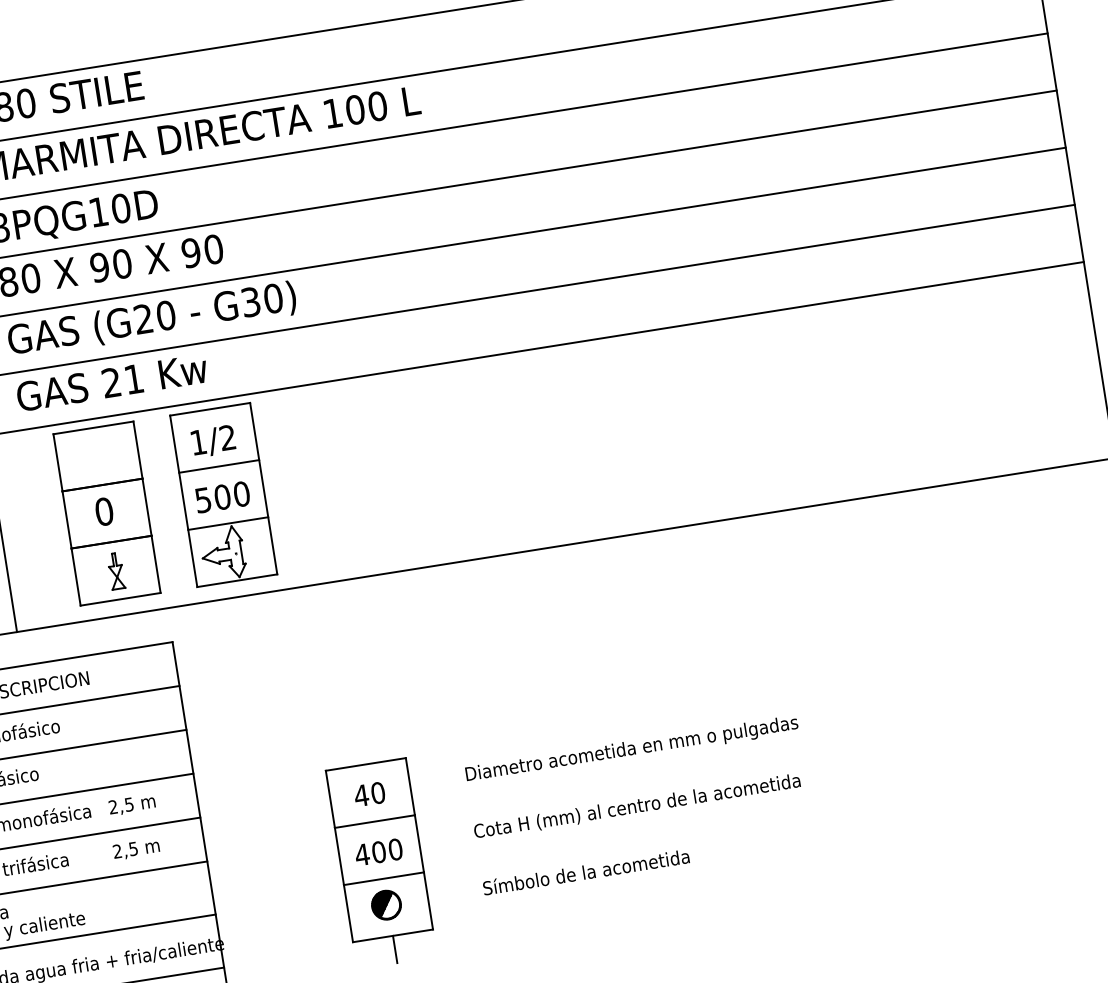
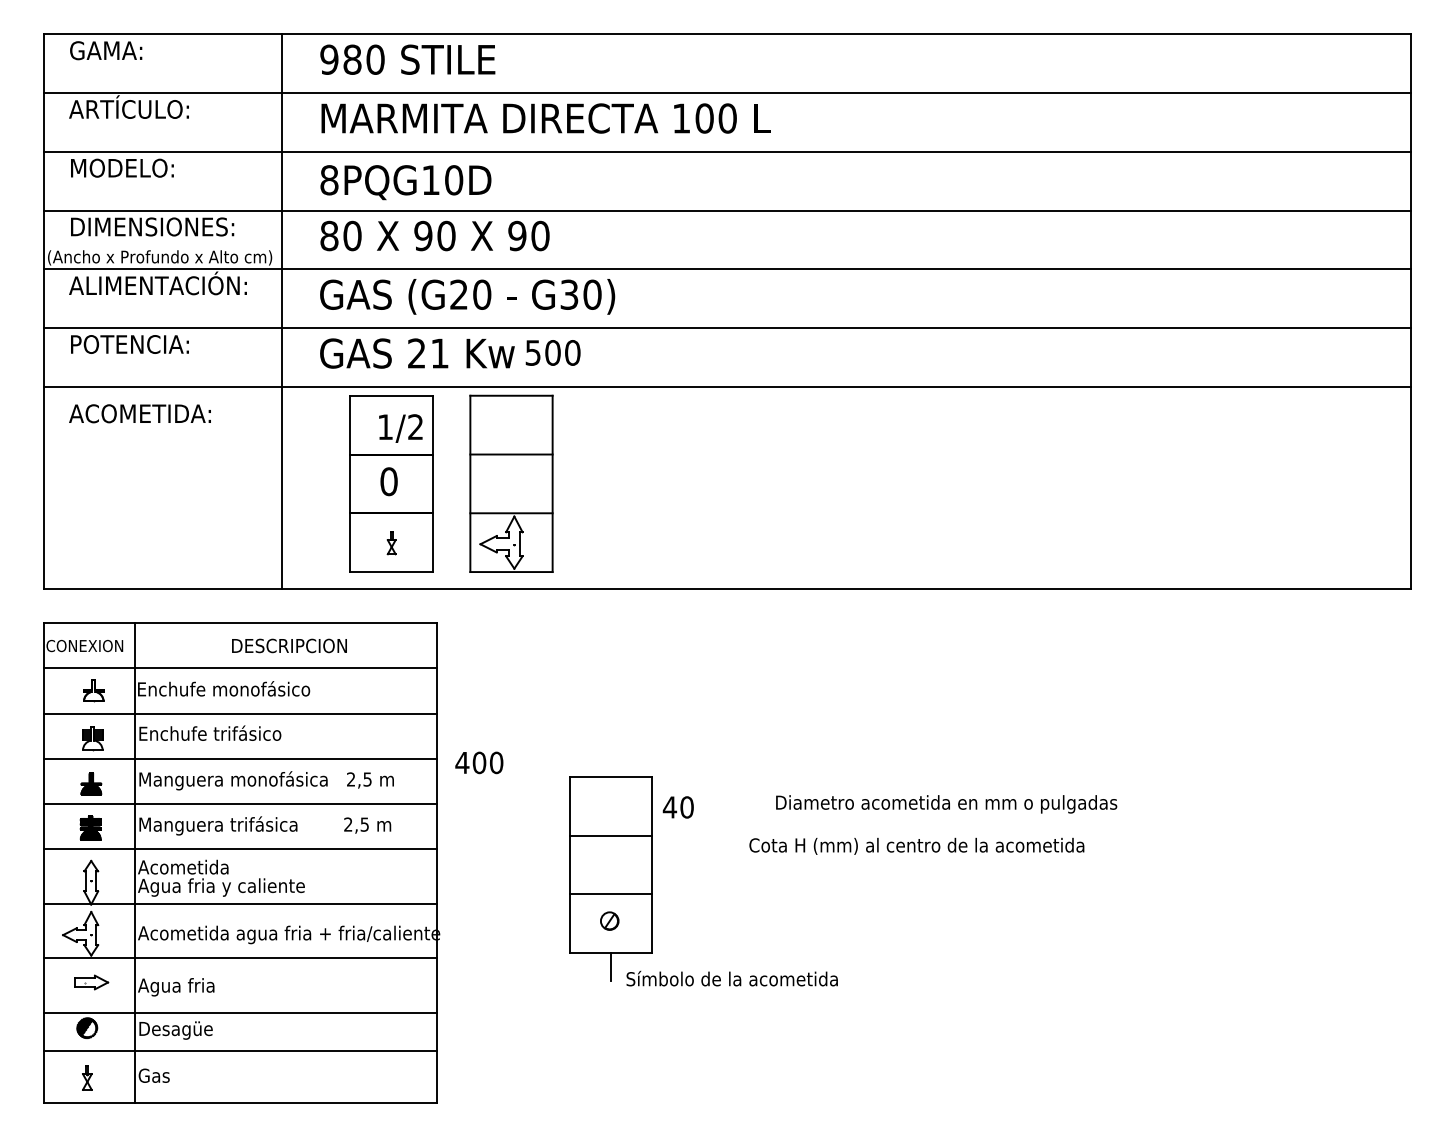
text: (213, 441) -> (400, 428), moved
text: (222, 496) -> (552, 352), moved
part: (116, 571) -> (391, 543), size x0.6
text: (631, 749) -> (946, 804), moved
text: (368, 794) -> (677, 807), moved
text: (636, 805) -> (916, 845), moved
text: (378, 851) -> (479, 762), moved
text: (585, 871) -> (731, 978), moved
part: (386, 904) -> (609, 920), size x0.6

